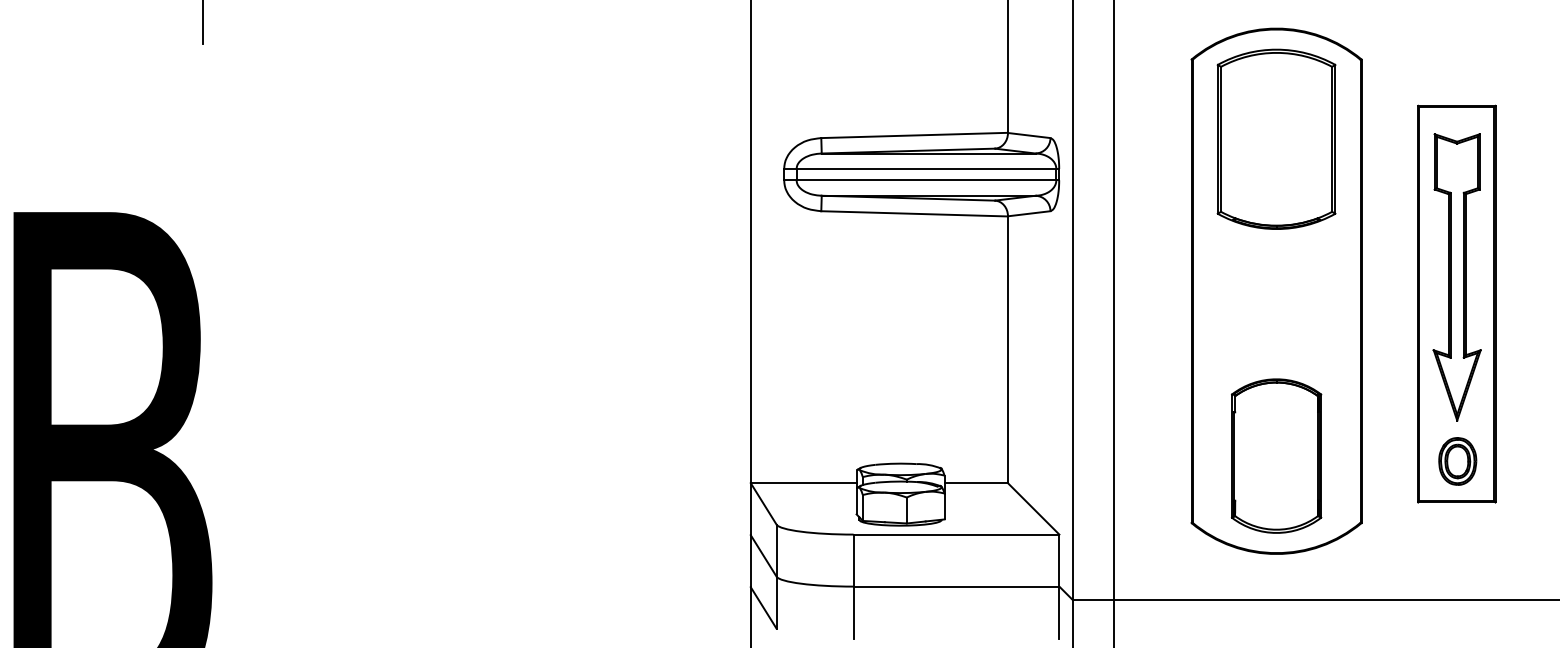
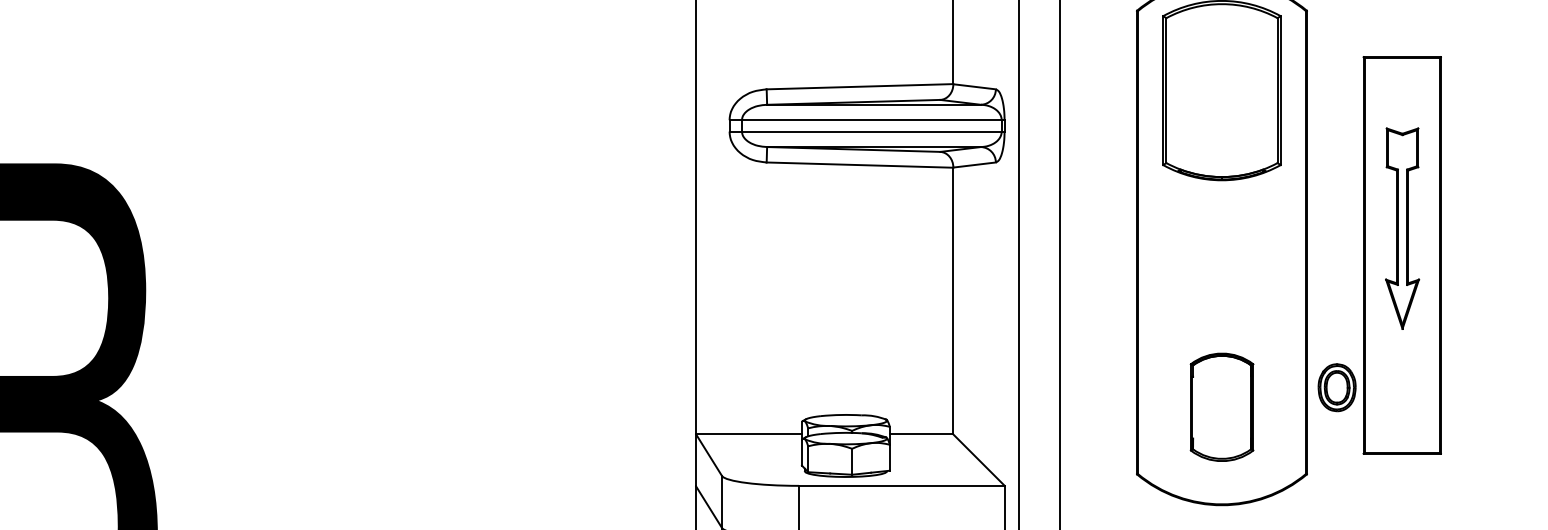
part: (1456, 277) -> (1401, 228), size x0.7
part: (1276, 455) -> (1221, 406), size x0.7
part: (1457, 461) -> (1336, 387), moved

